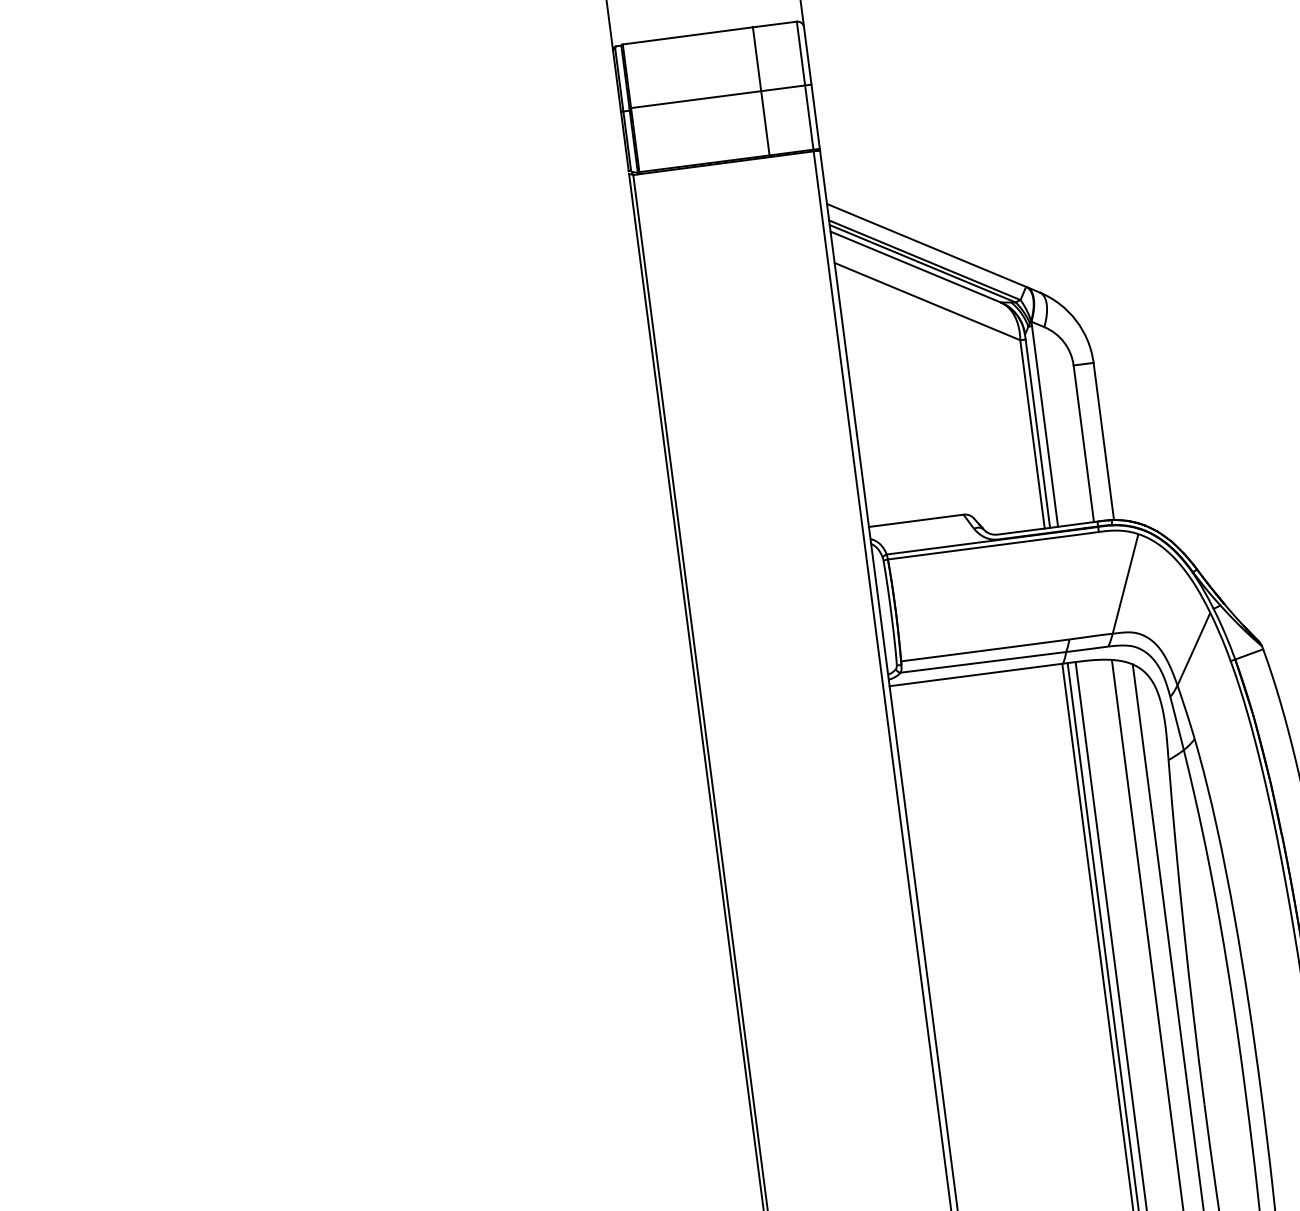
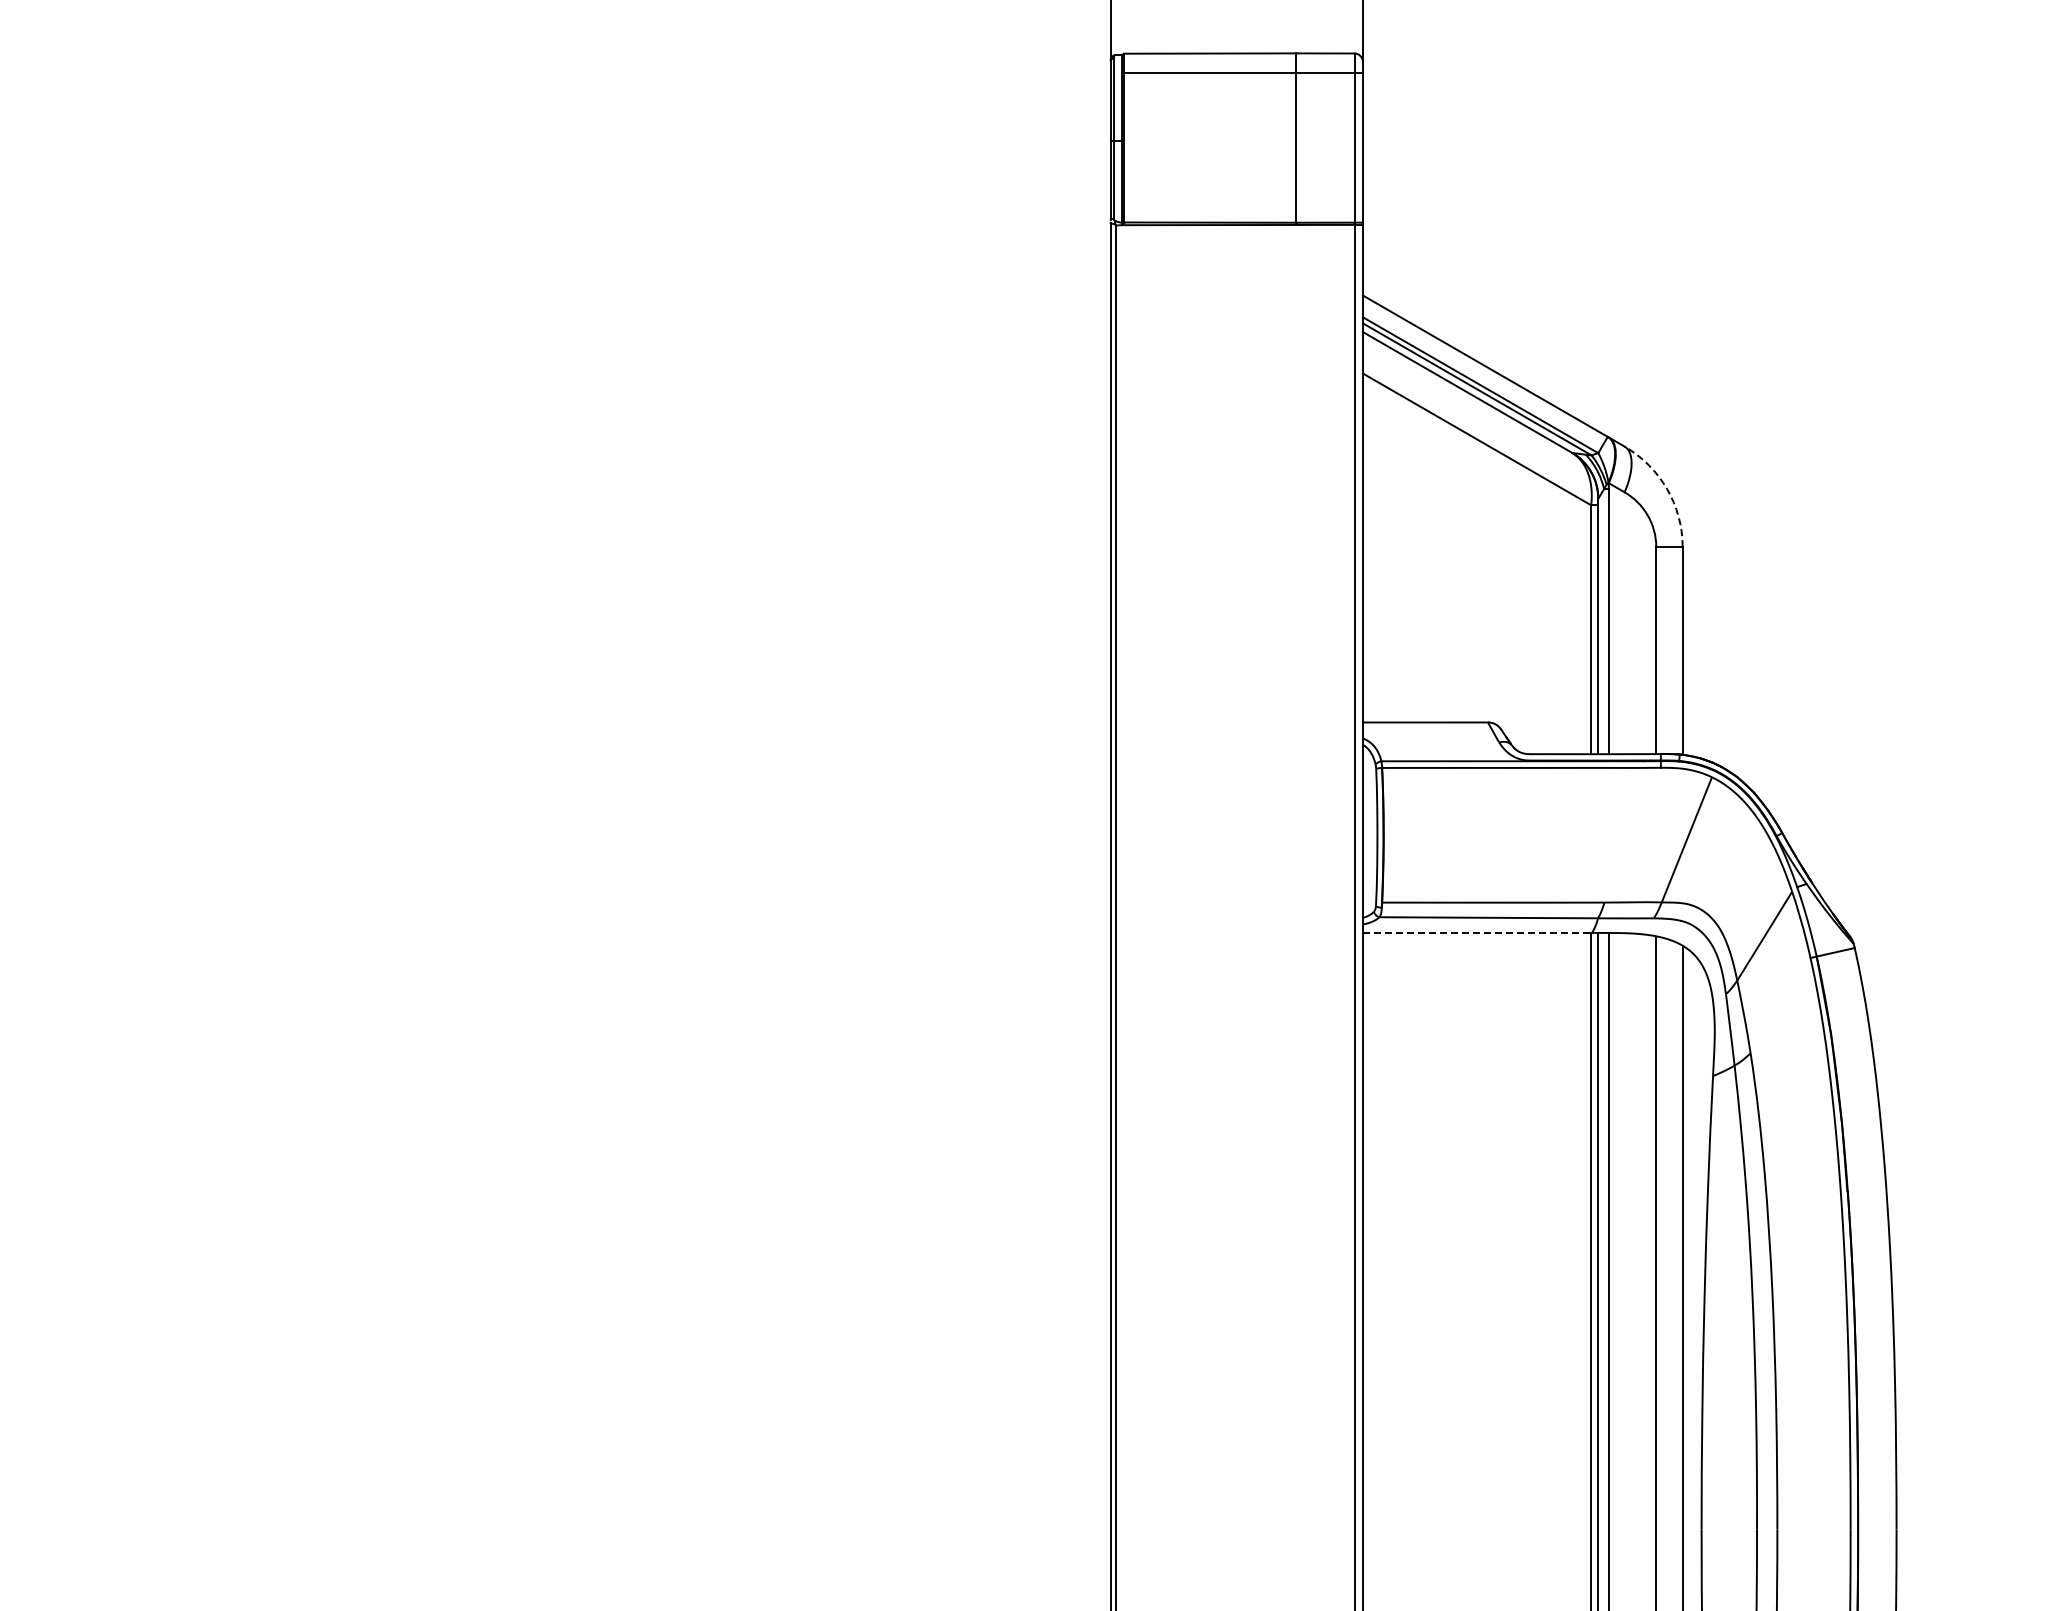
line: (720, 96) -> (1242, 72), moved
arc: (1076, 320) -> (1667, 489), solid -> dashed
line: (976, 674) -> (1477, 932), solid -> dashed

